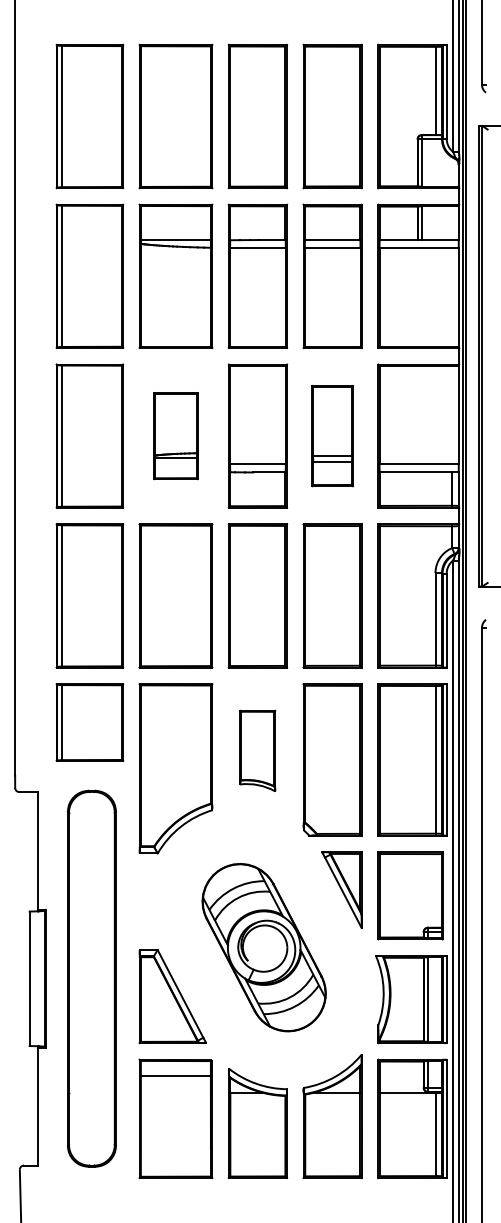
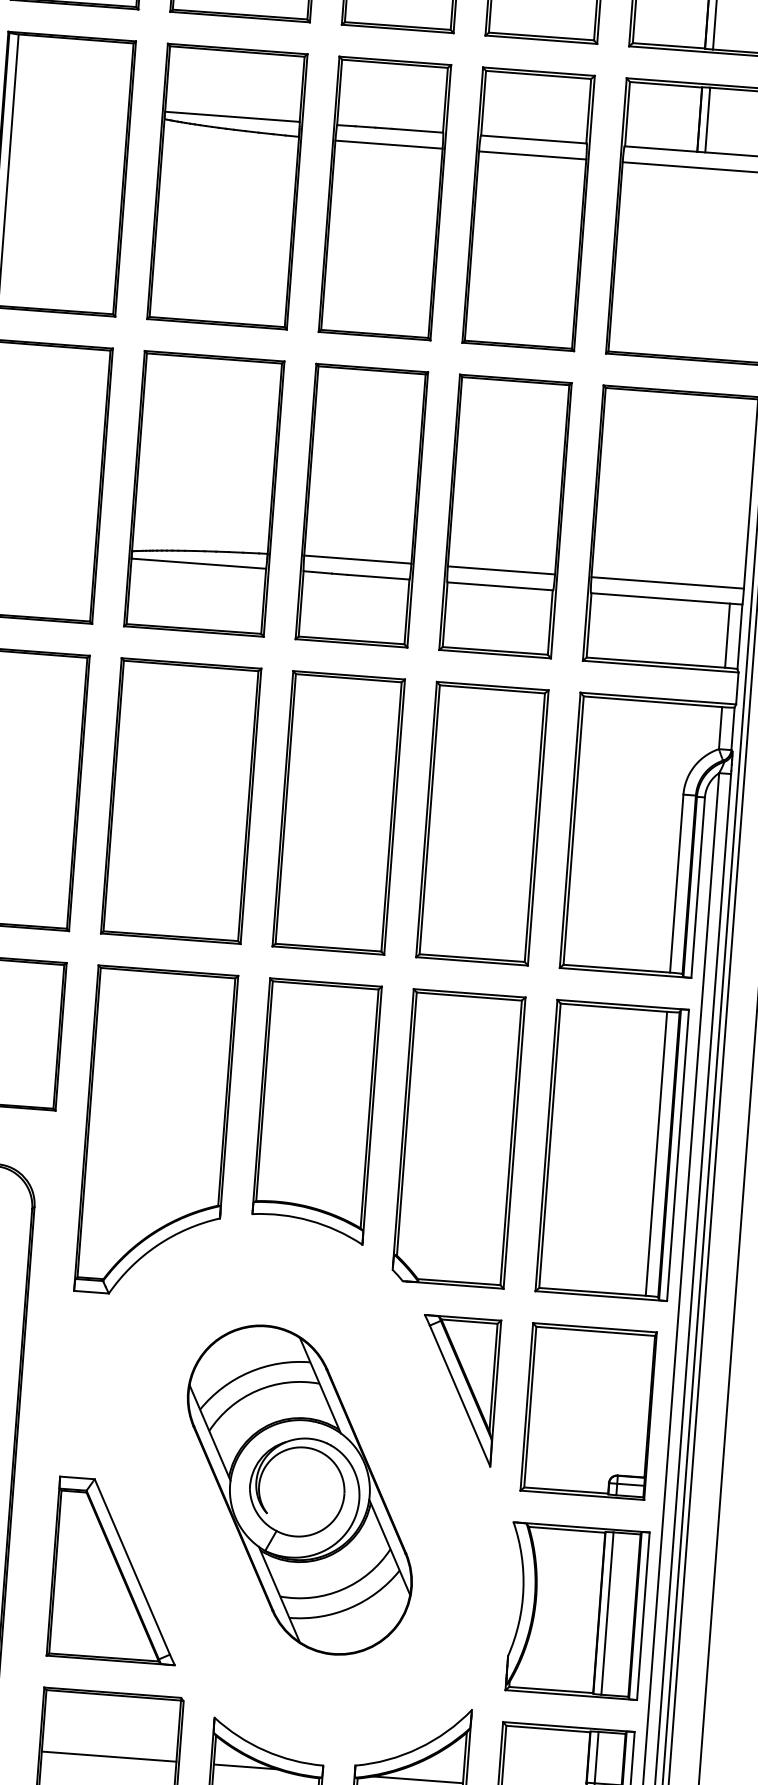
part: (175, 435) -> (203, 492), size x1.67
part: (332, 435) -> (505, 515), size x1.43
part: (257, 750) -> (315, 1110), size x1.67
line: (175, 1075) -> (108, 1755), moved

